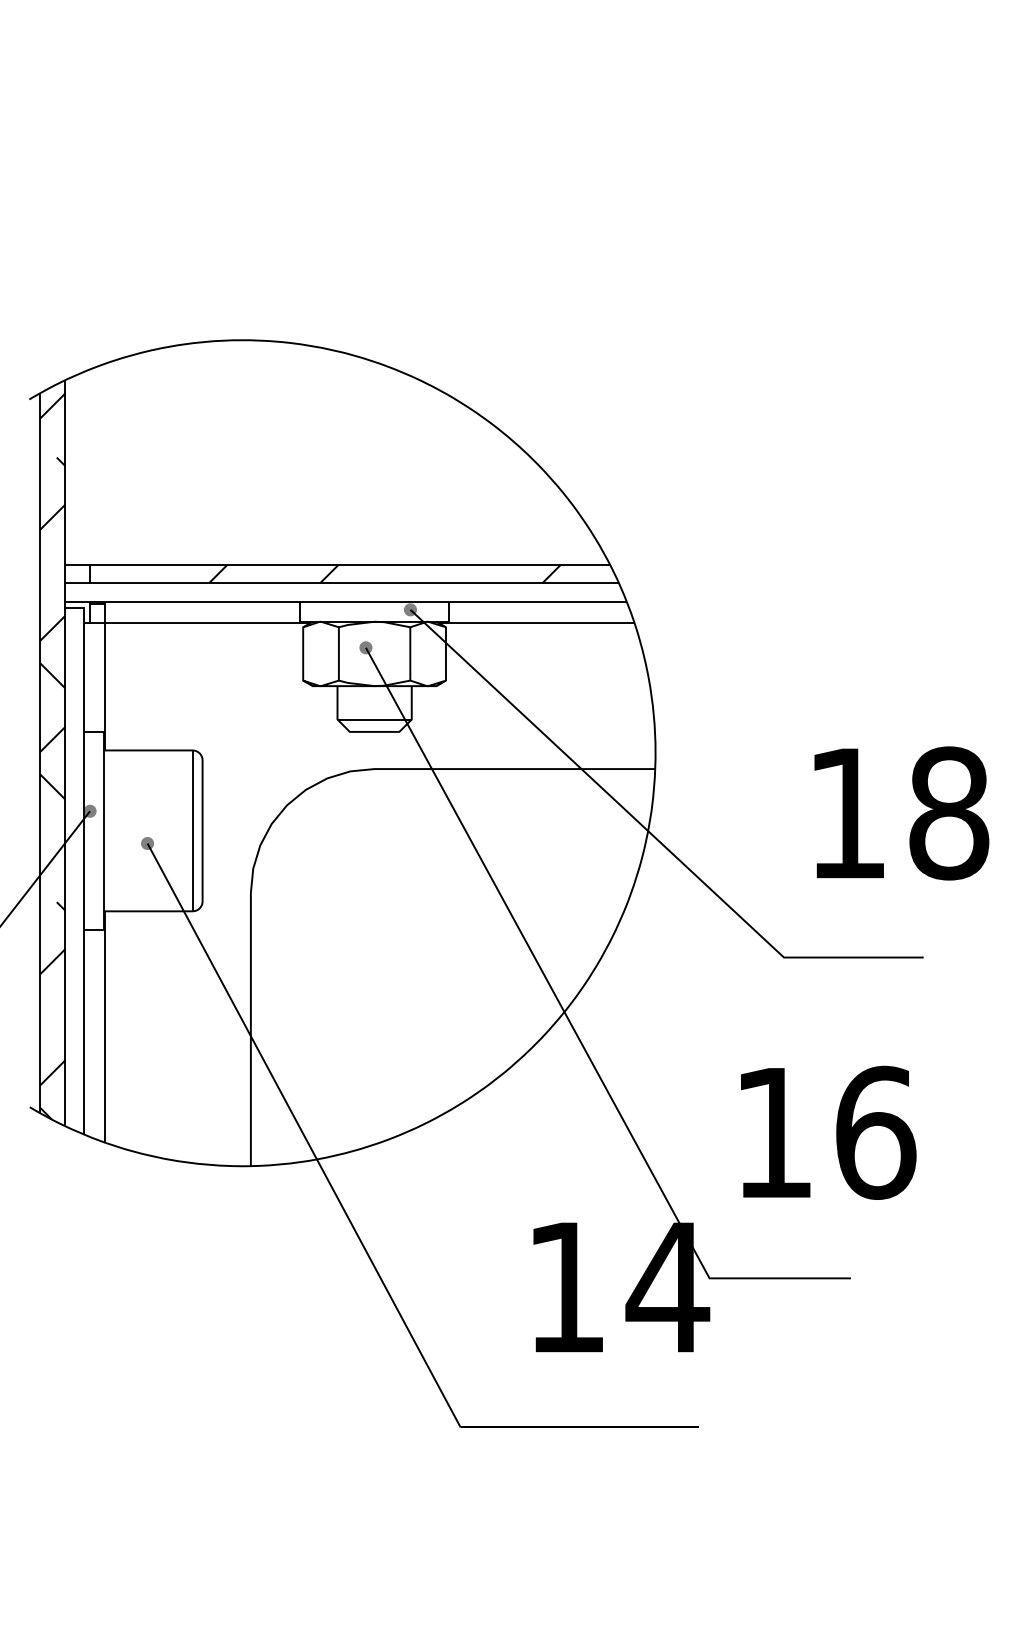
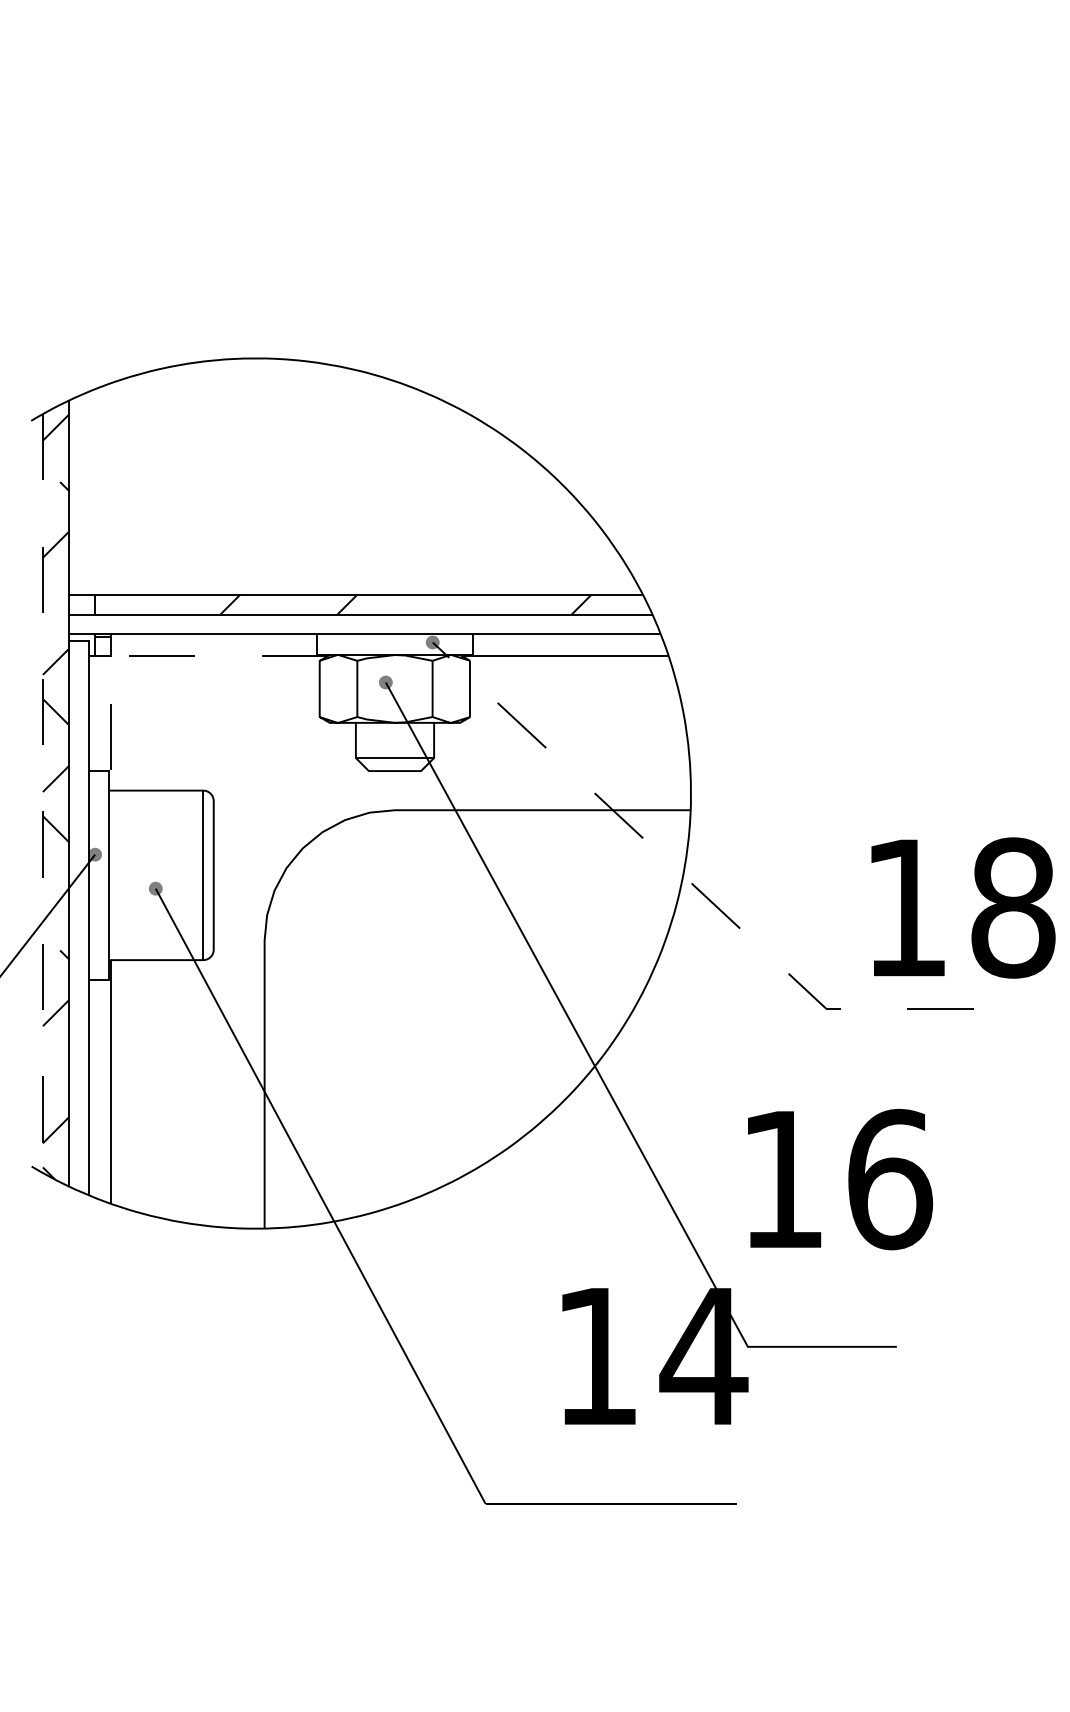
line: (143, 623) -> (151, 656), solid -> dashed
line: (40, 754) -> (42, 794), solid -> dashed
text: (901, 812) -> (963, 907), moved
line: (648, 831) -> (683, 876), solid -> dashed
text: (828, 1132) -> (840, 1179), moved

